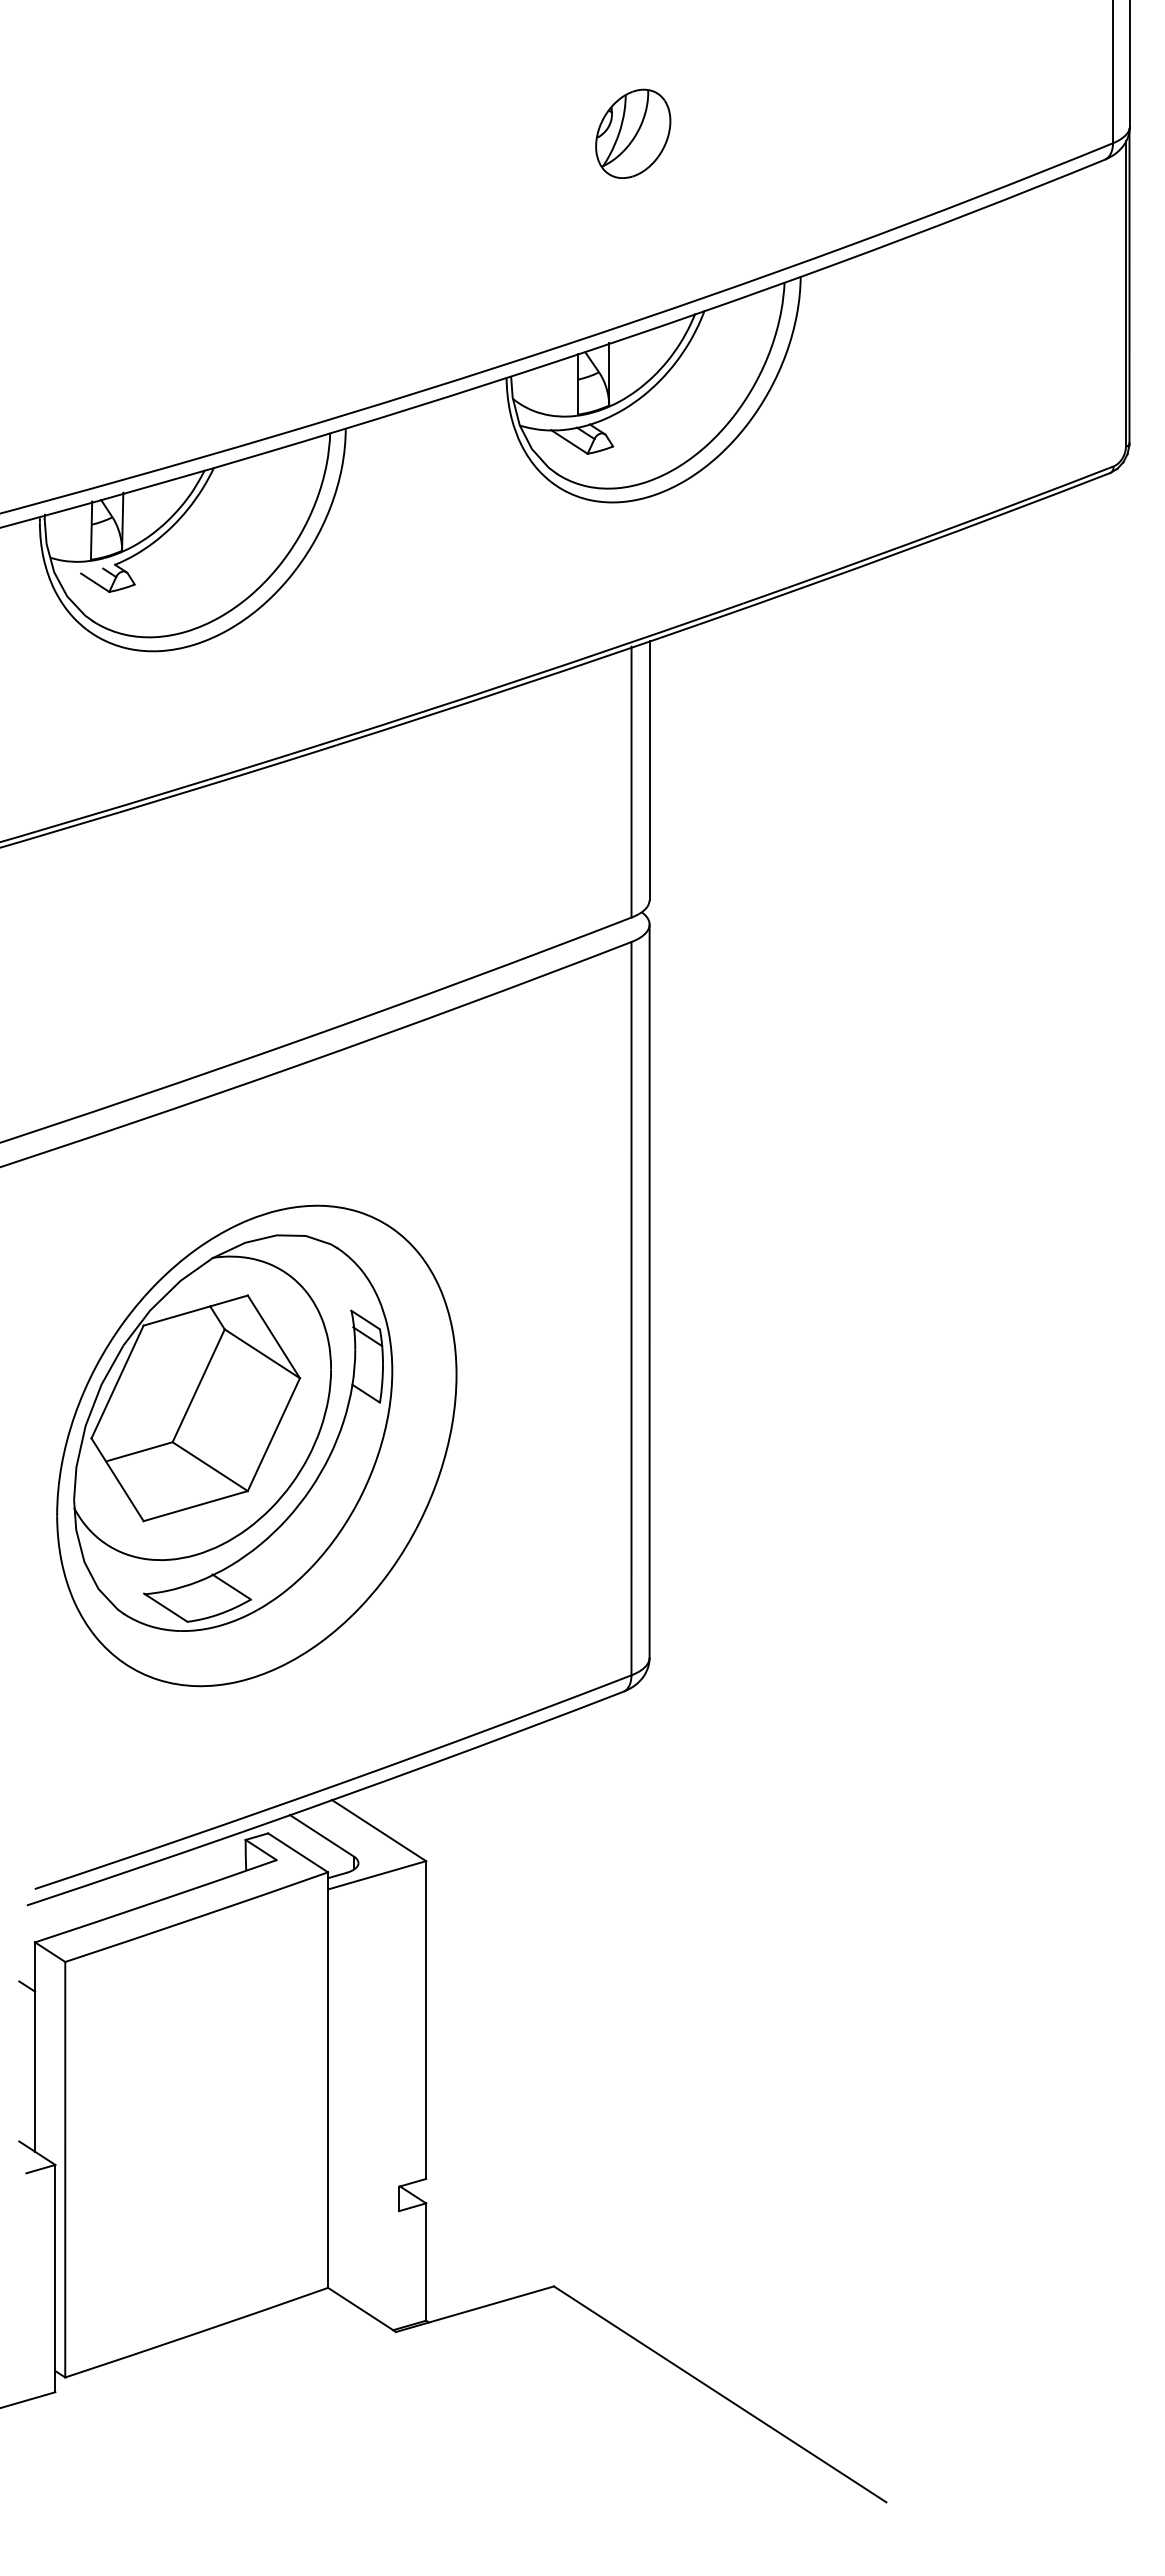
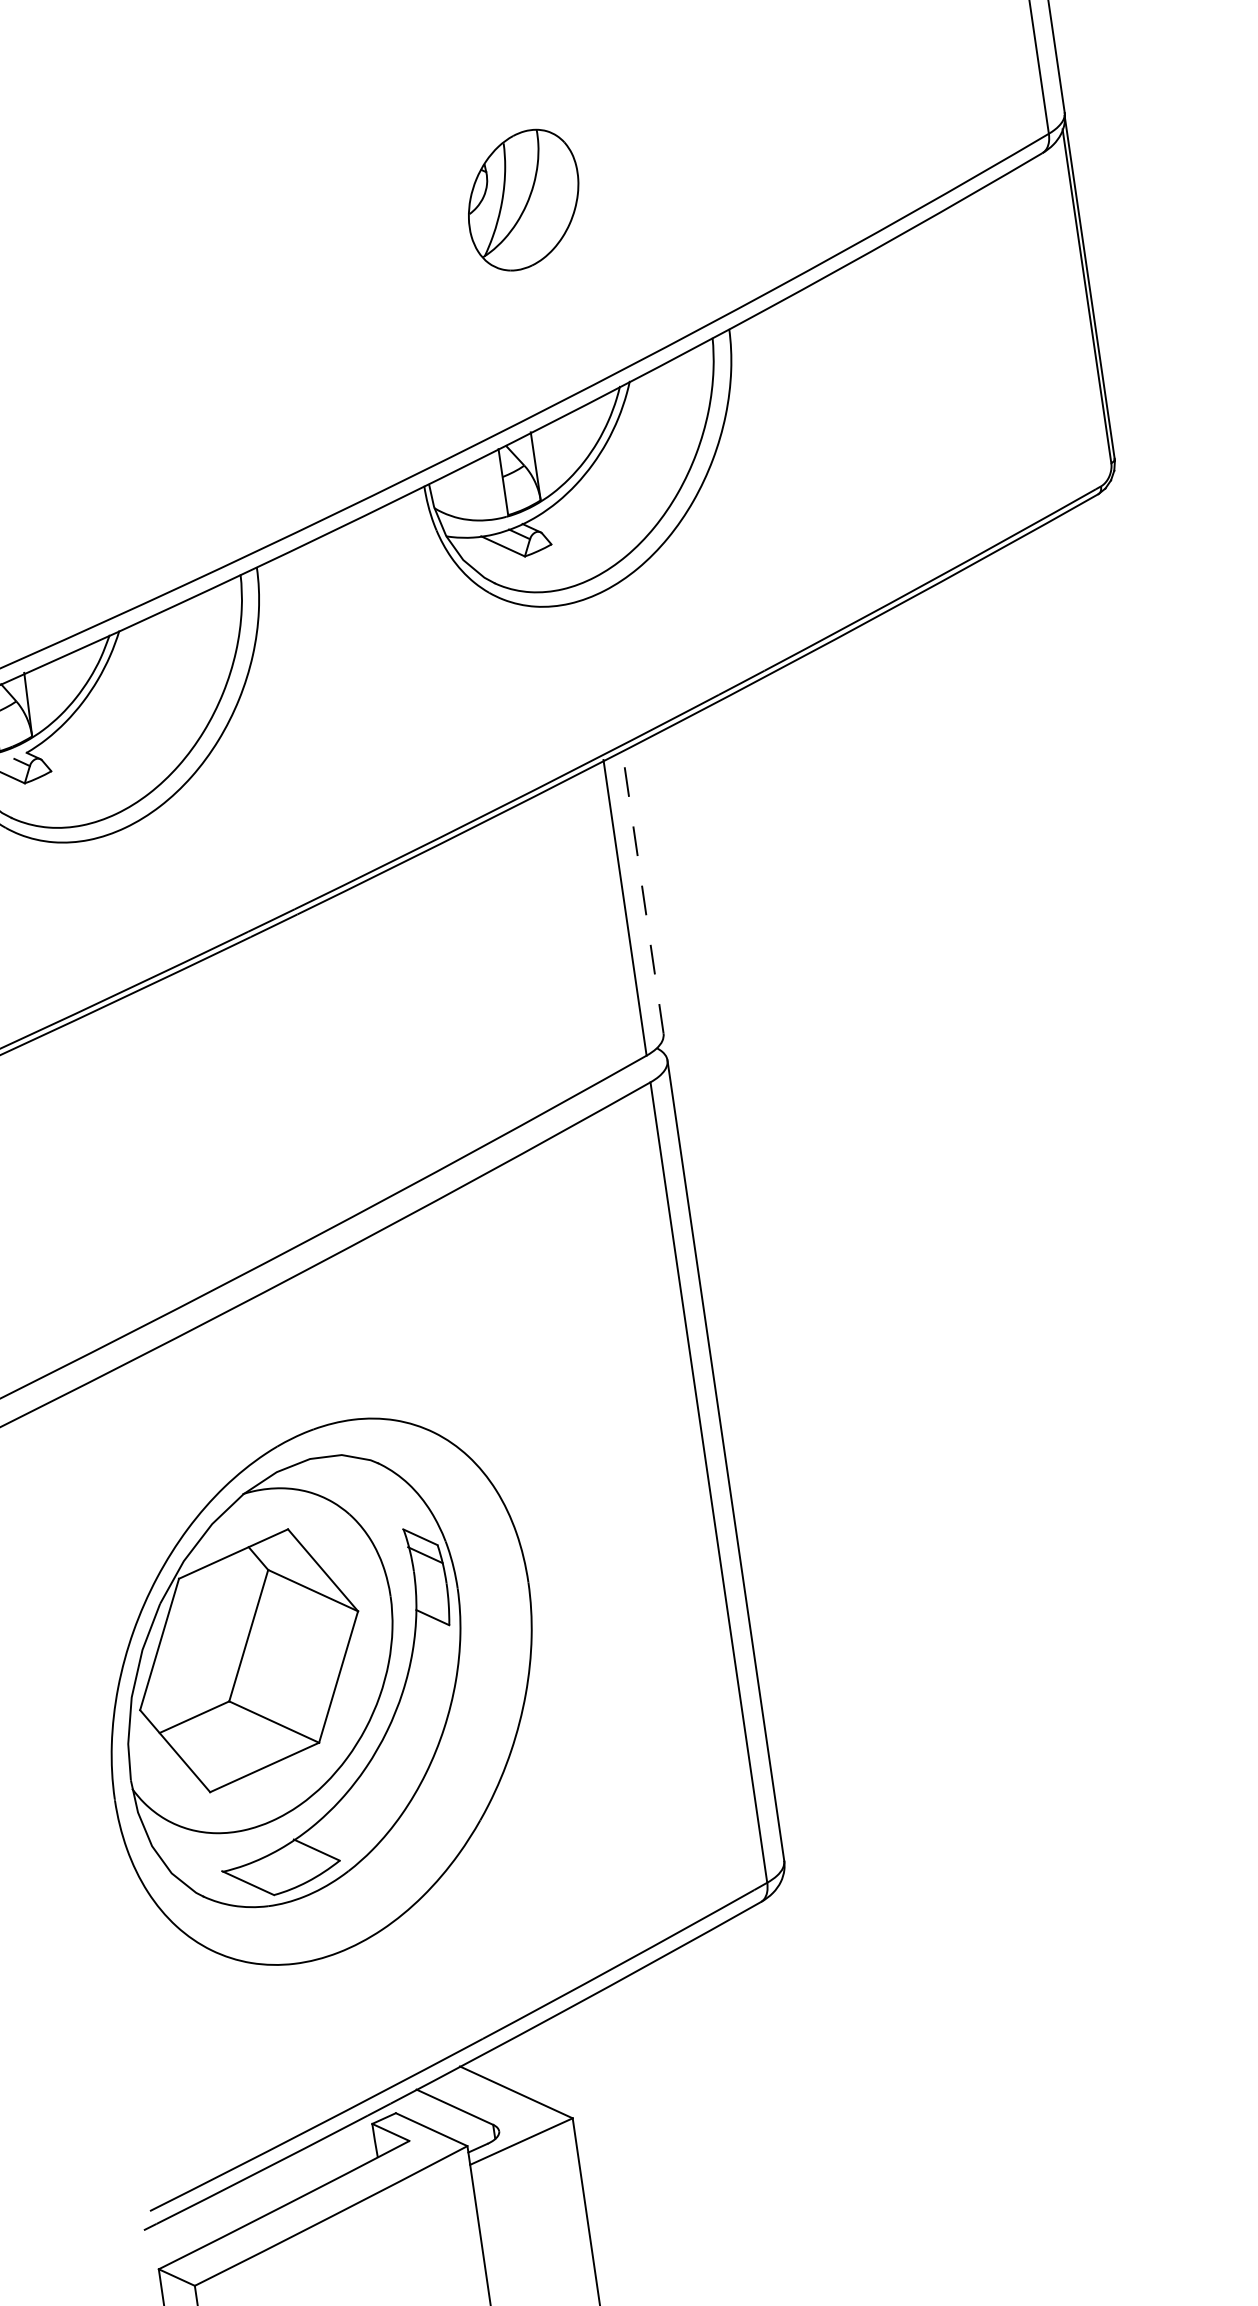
part: (633, 133) -> (523, 199), size x1.4
line: (649, 770) -> (642, 892), solid -> dashed

